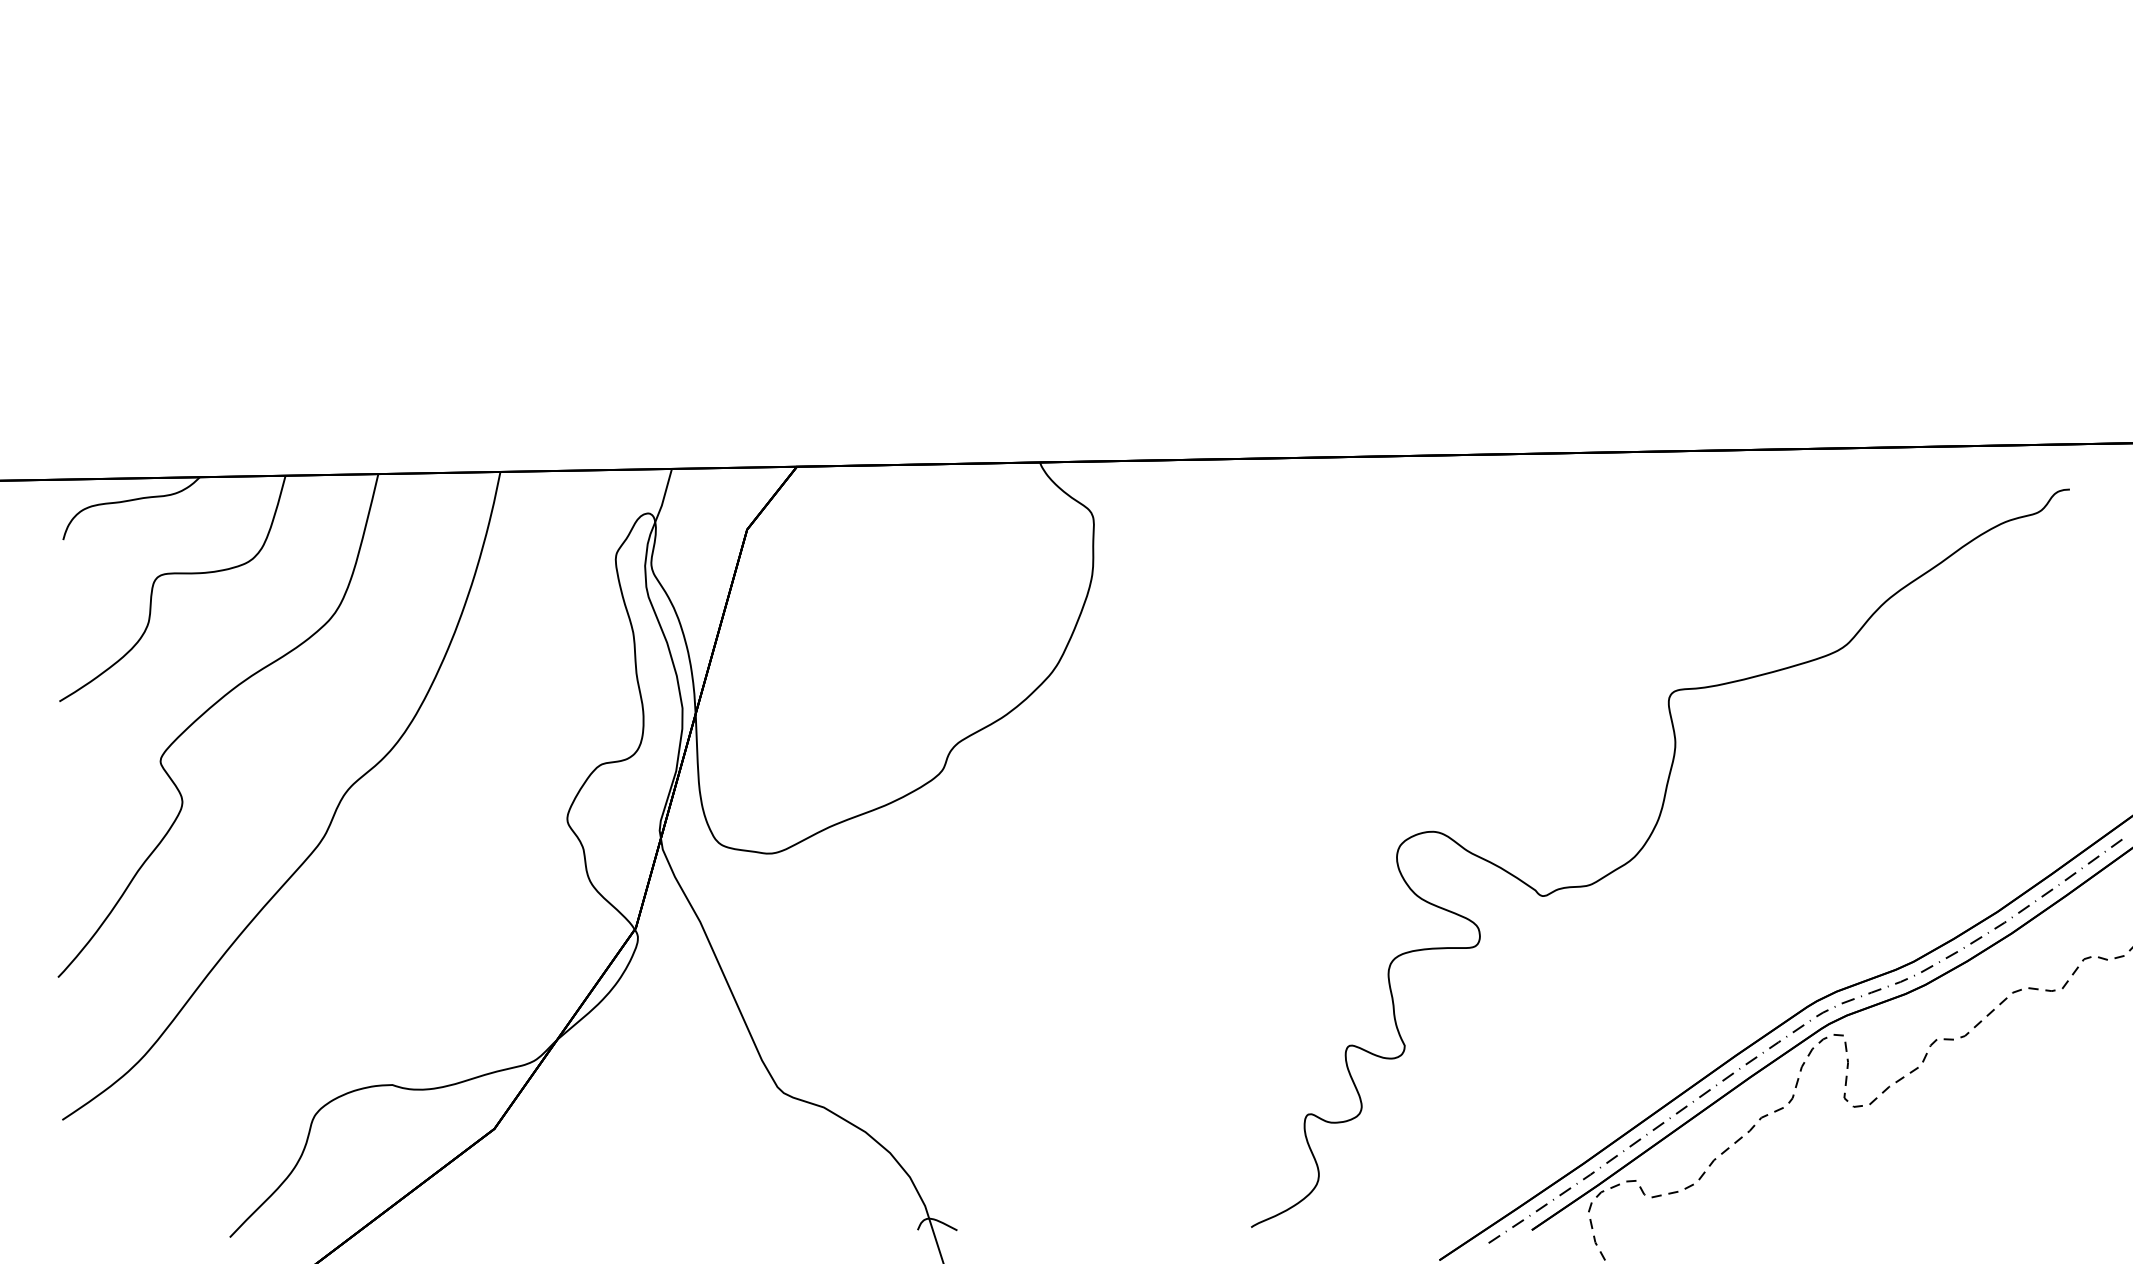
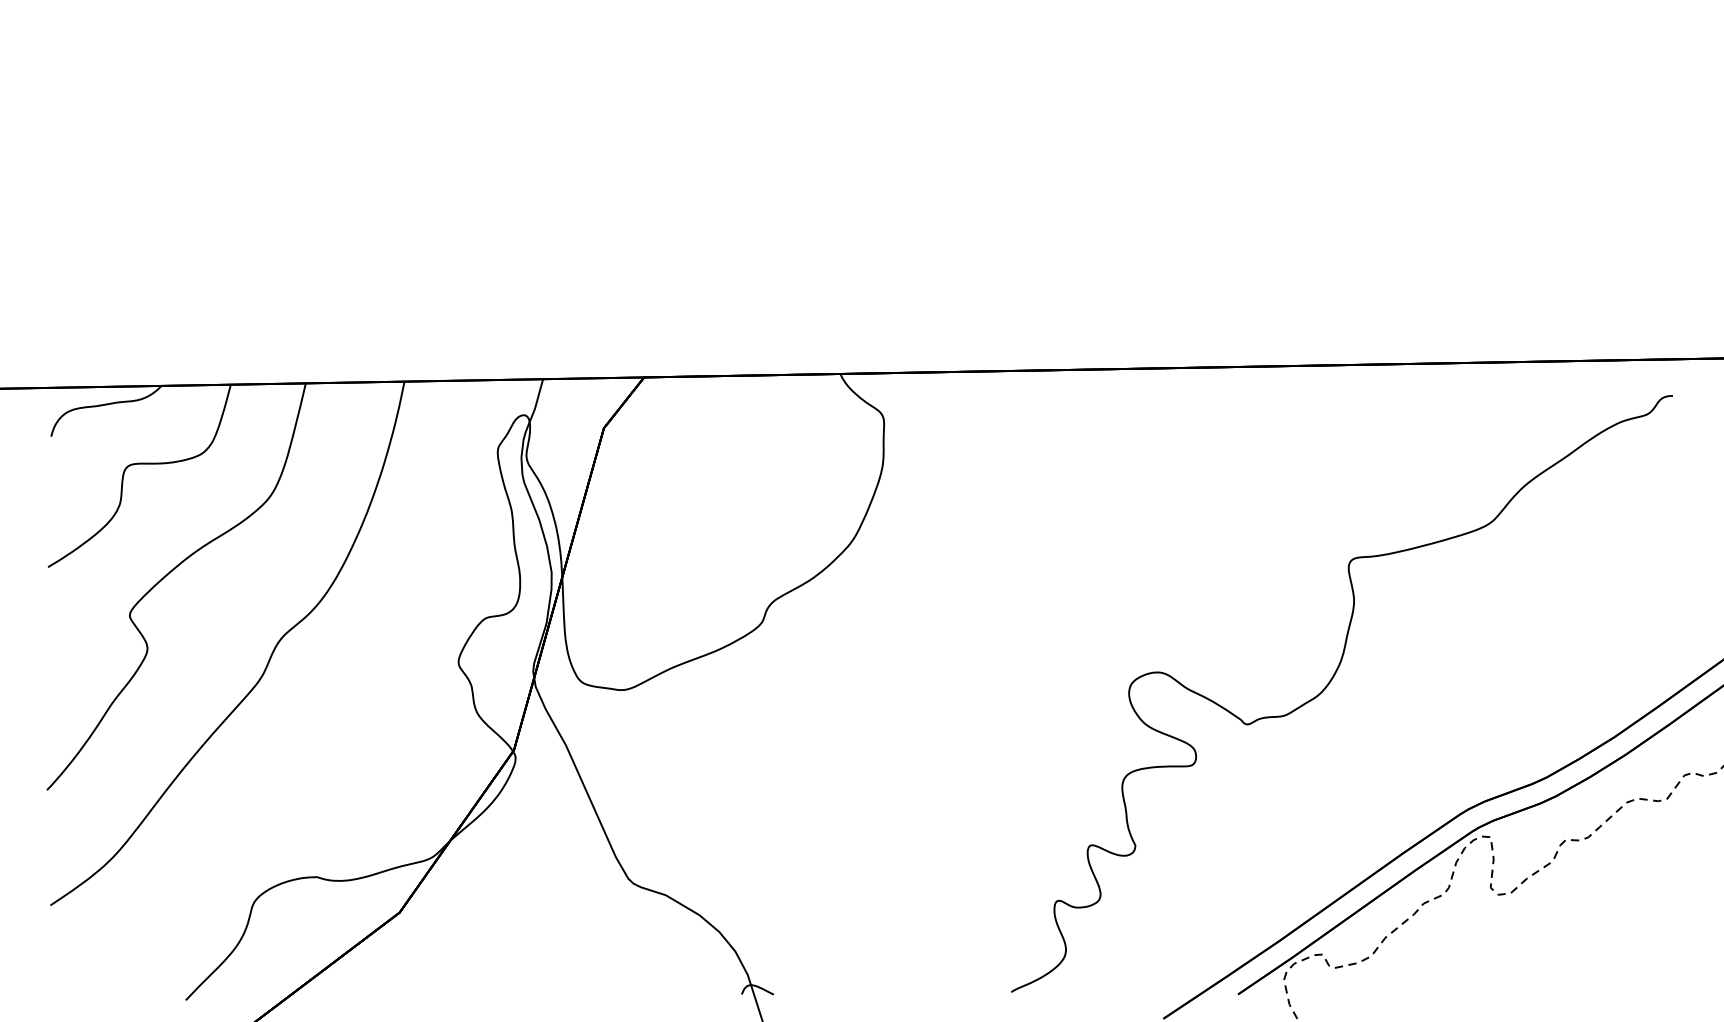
curve: (1799, 1029) -> (1454, 832), removed

